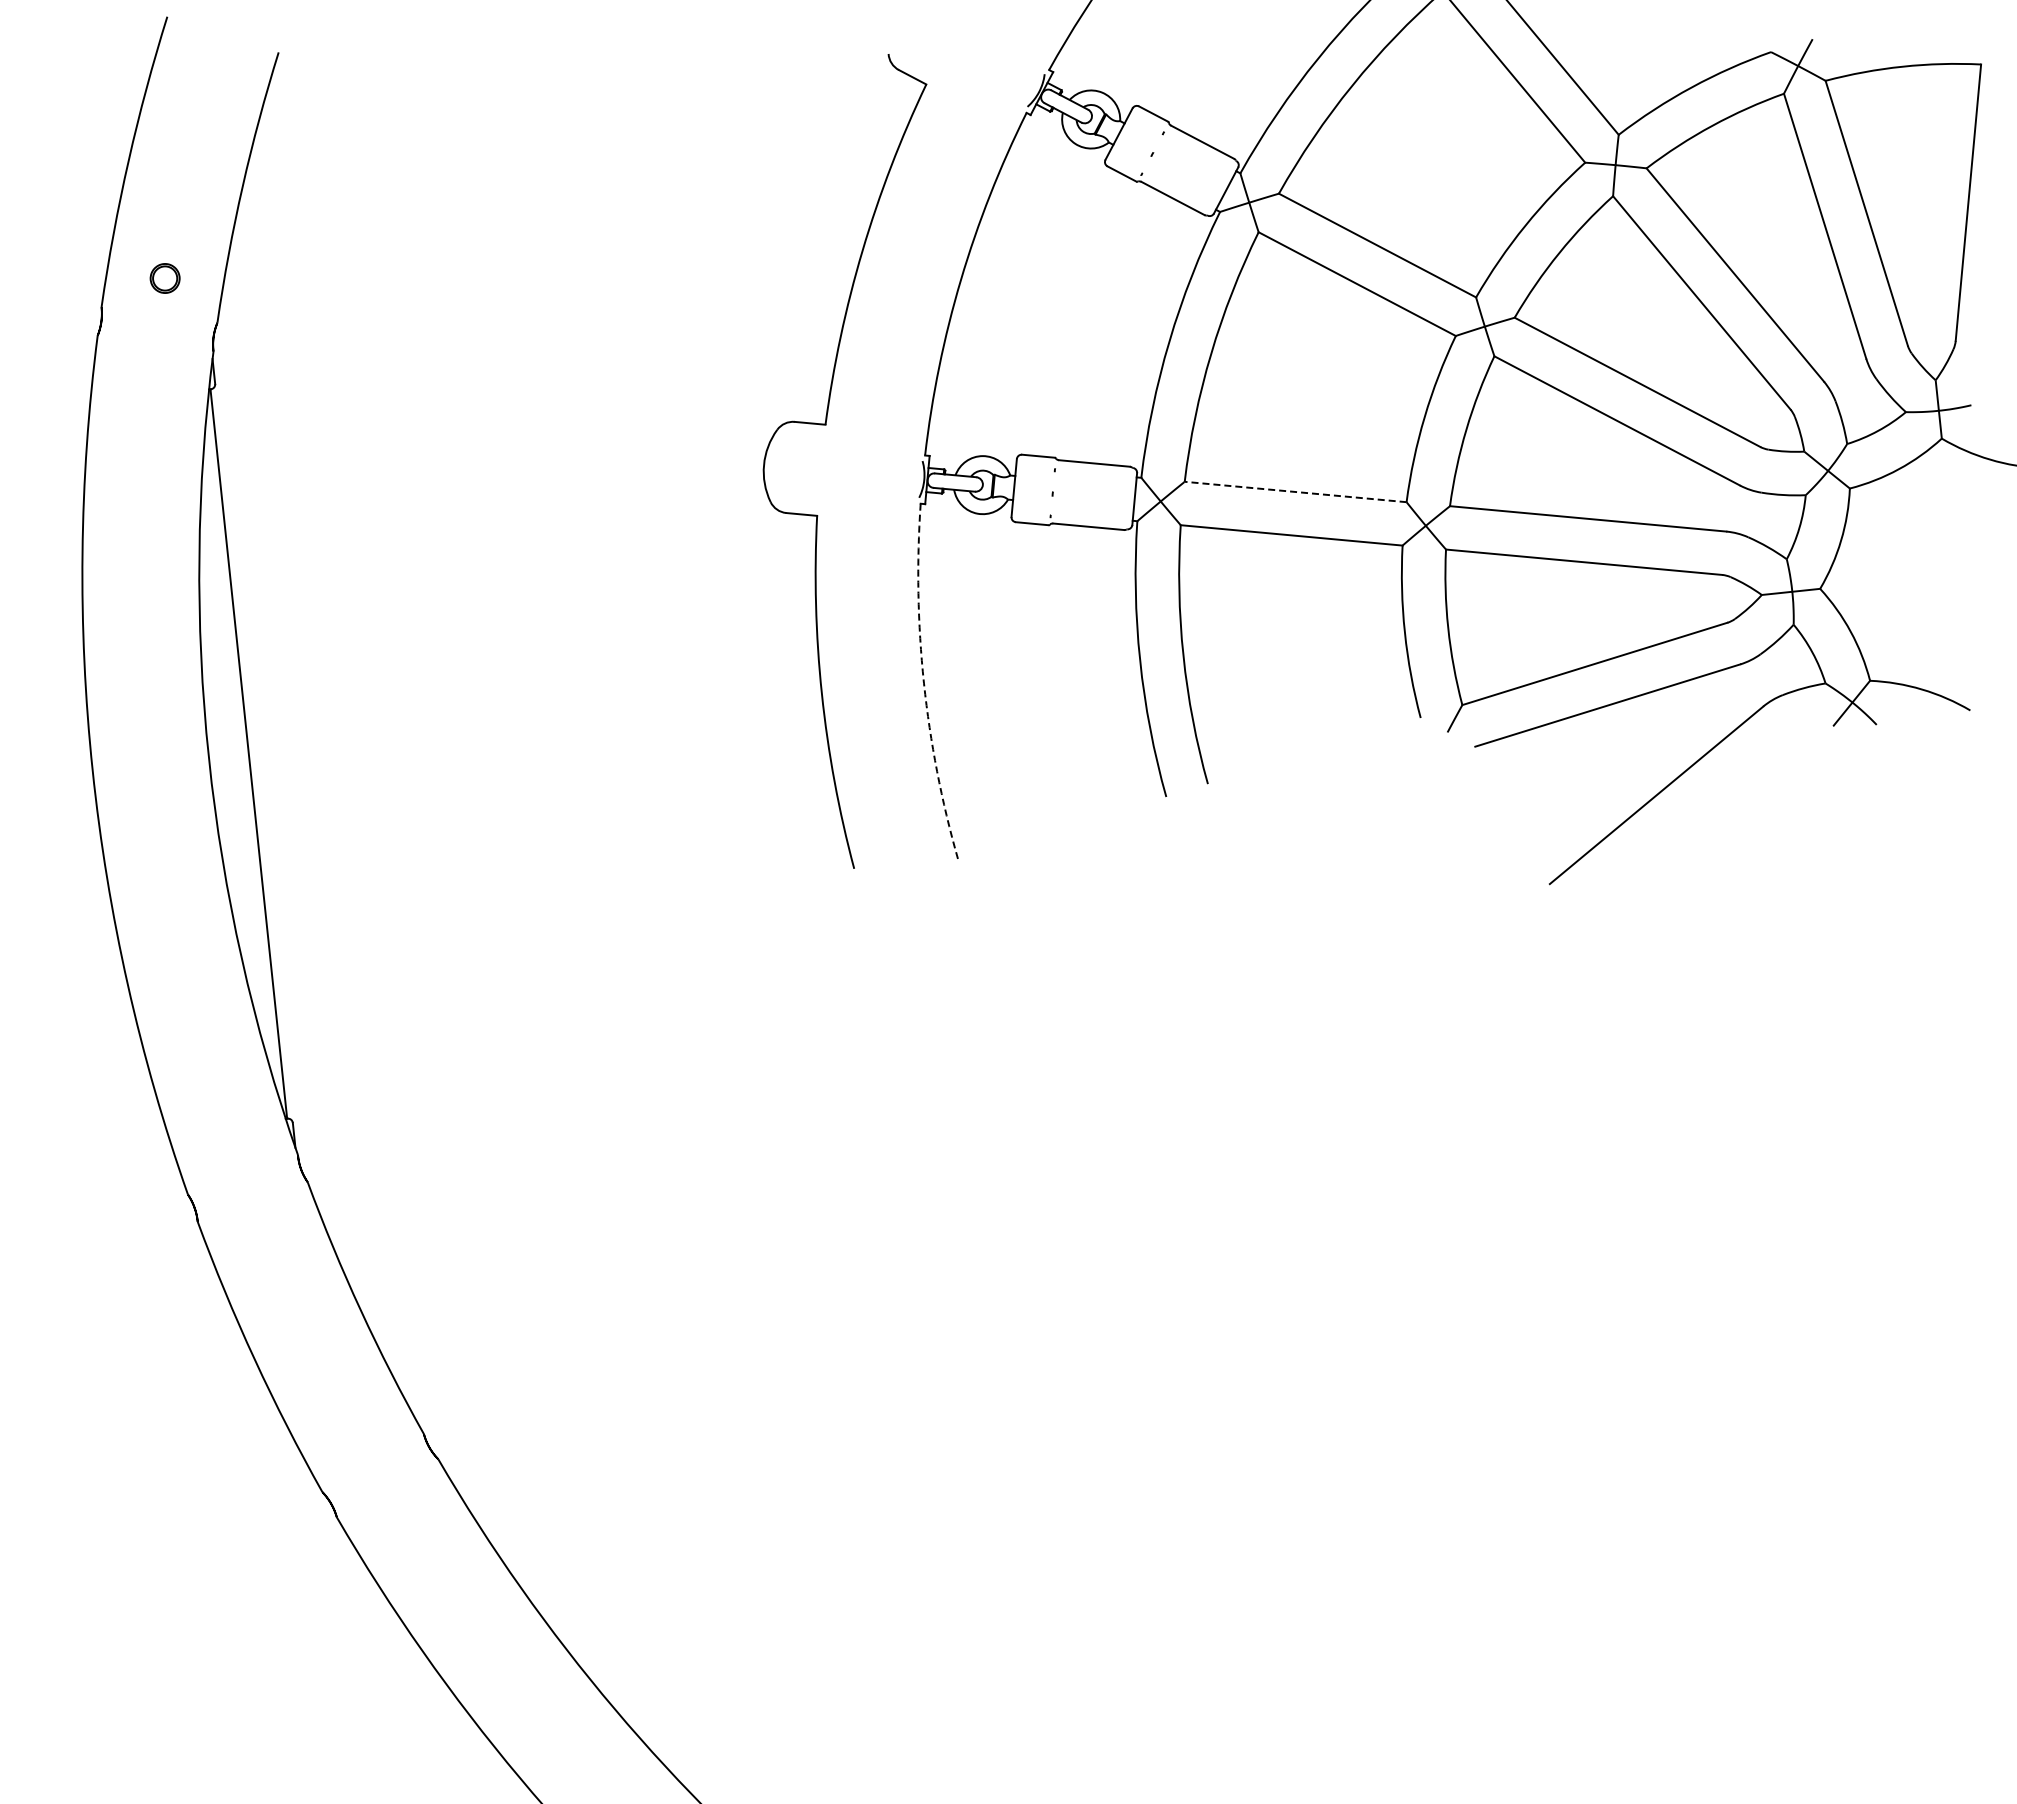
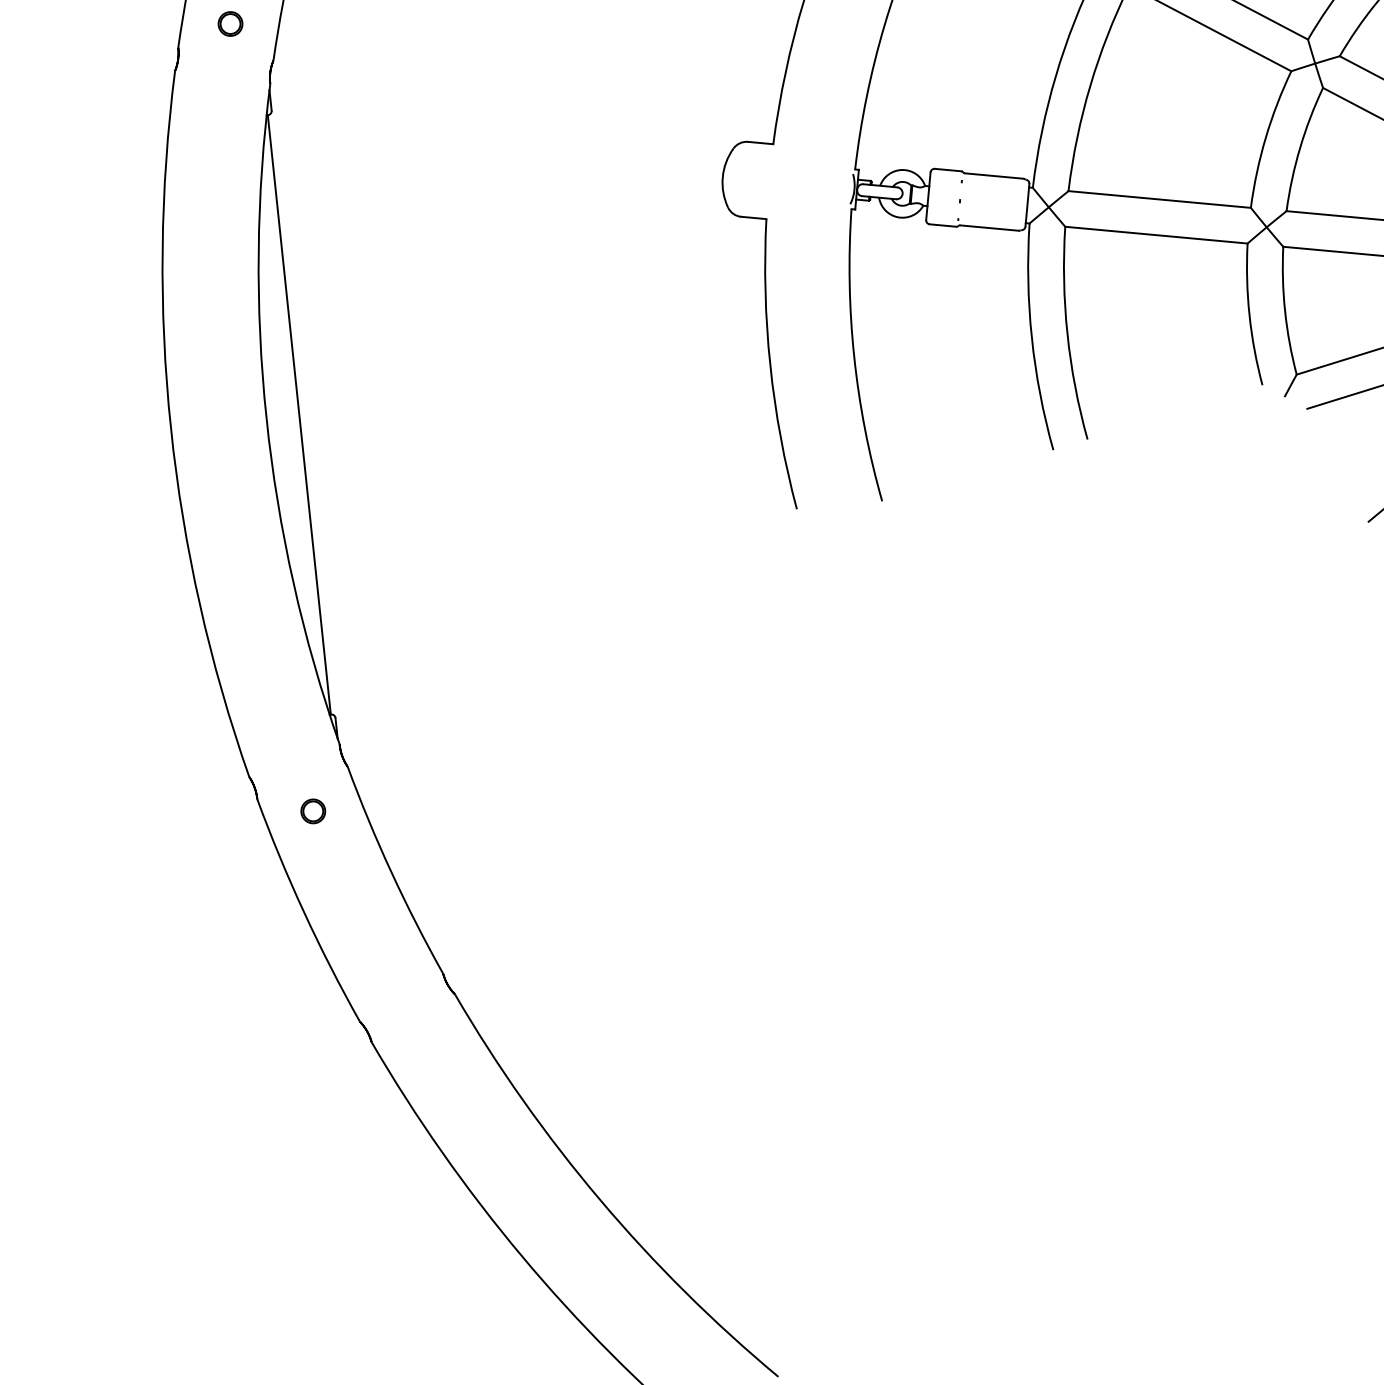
line: (1295, 491) -> (1159, 199), dashed -> solid
arc: (923, 683) -> (853, 356), dashed -> solid
part: (265, 1236) -> (313, 811), added

